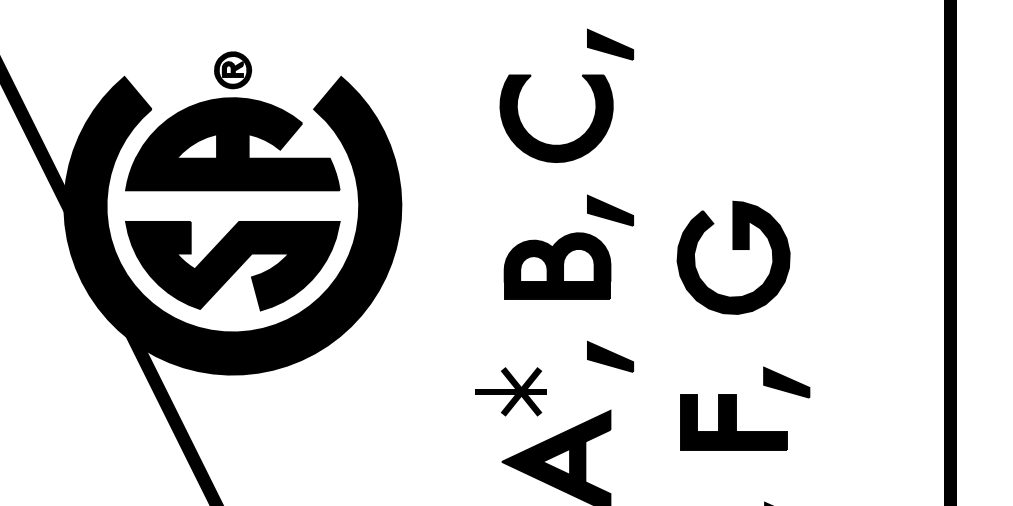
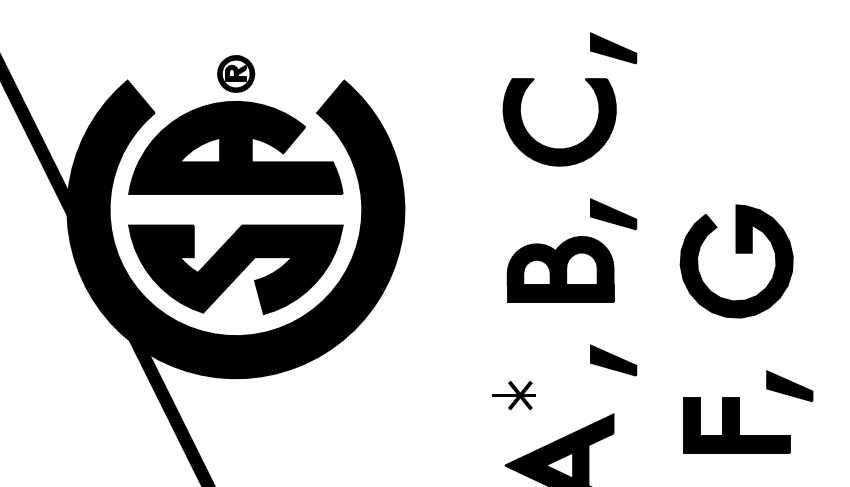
part: (510, 391) -> (513, 395), size x0.6

